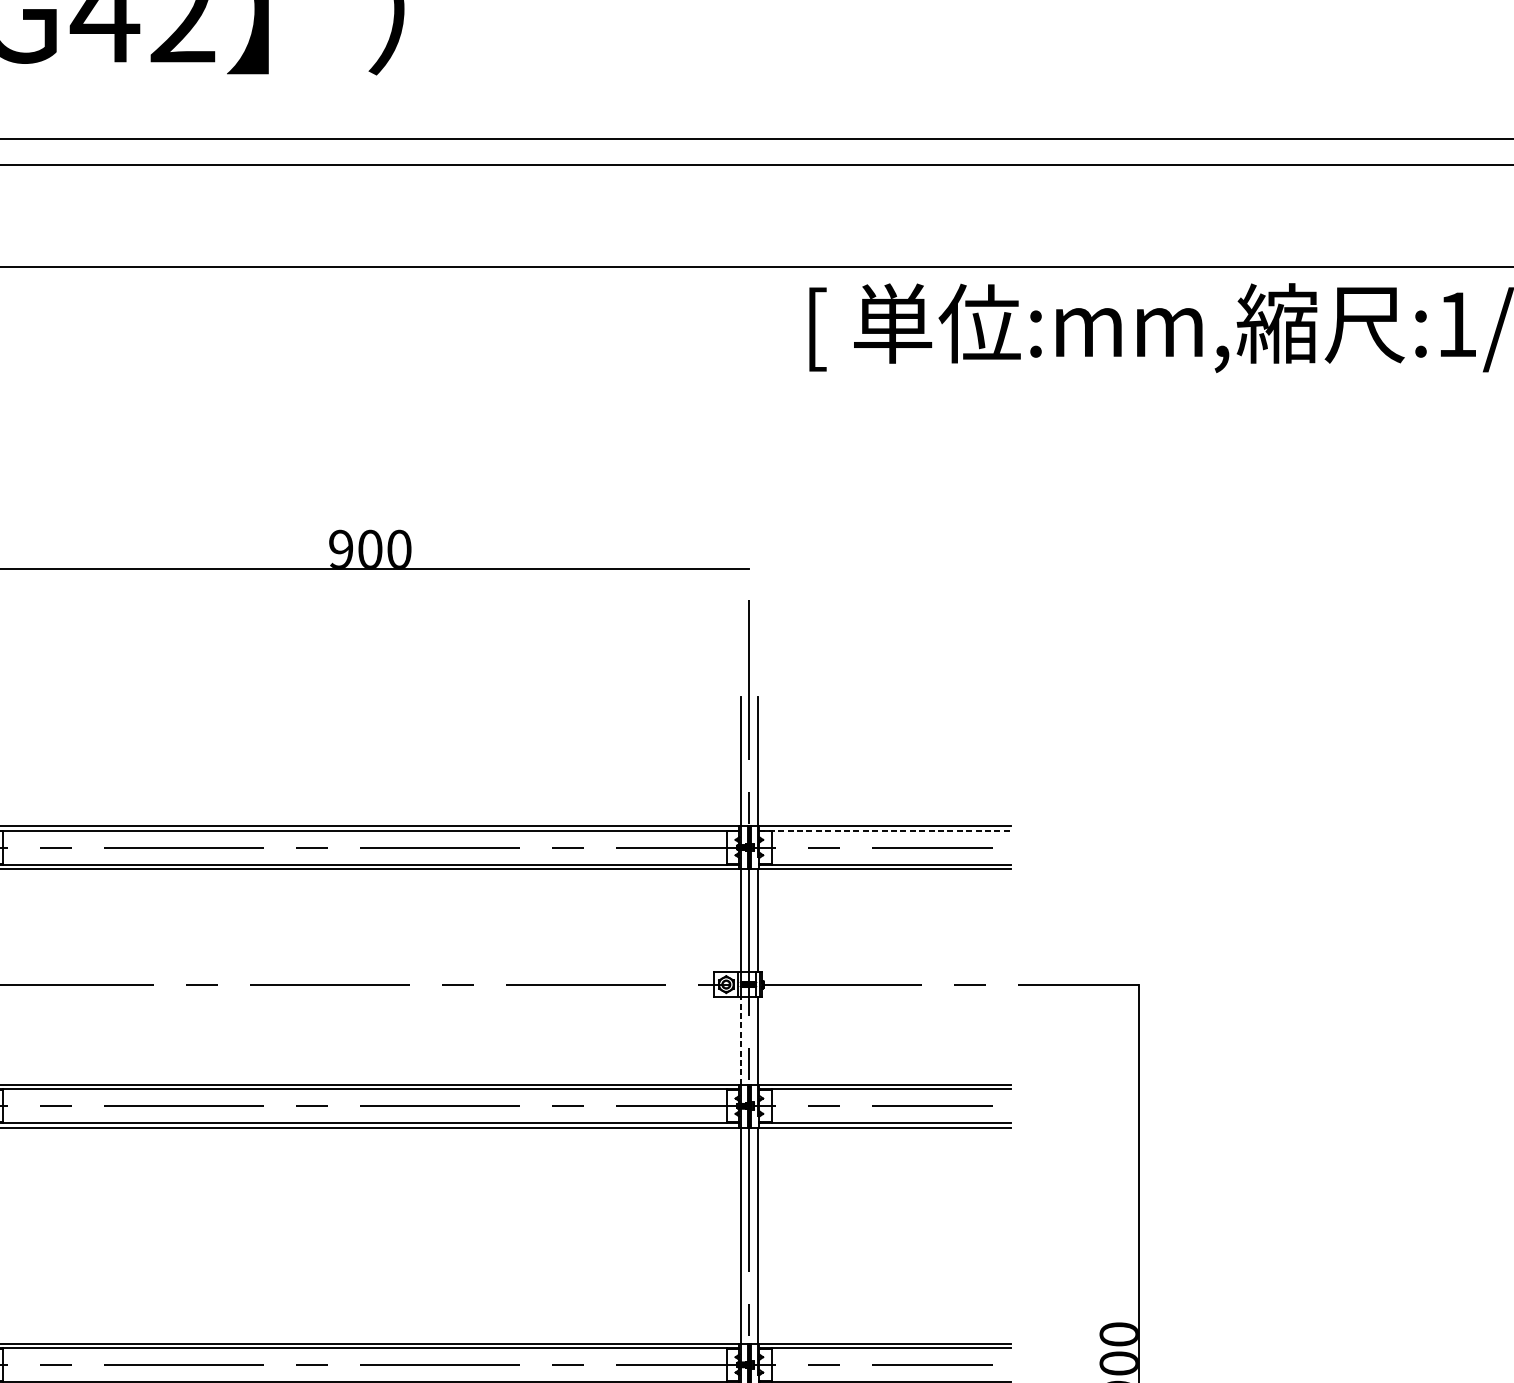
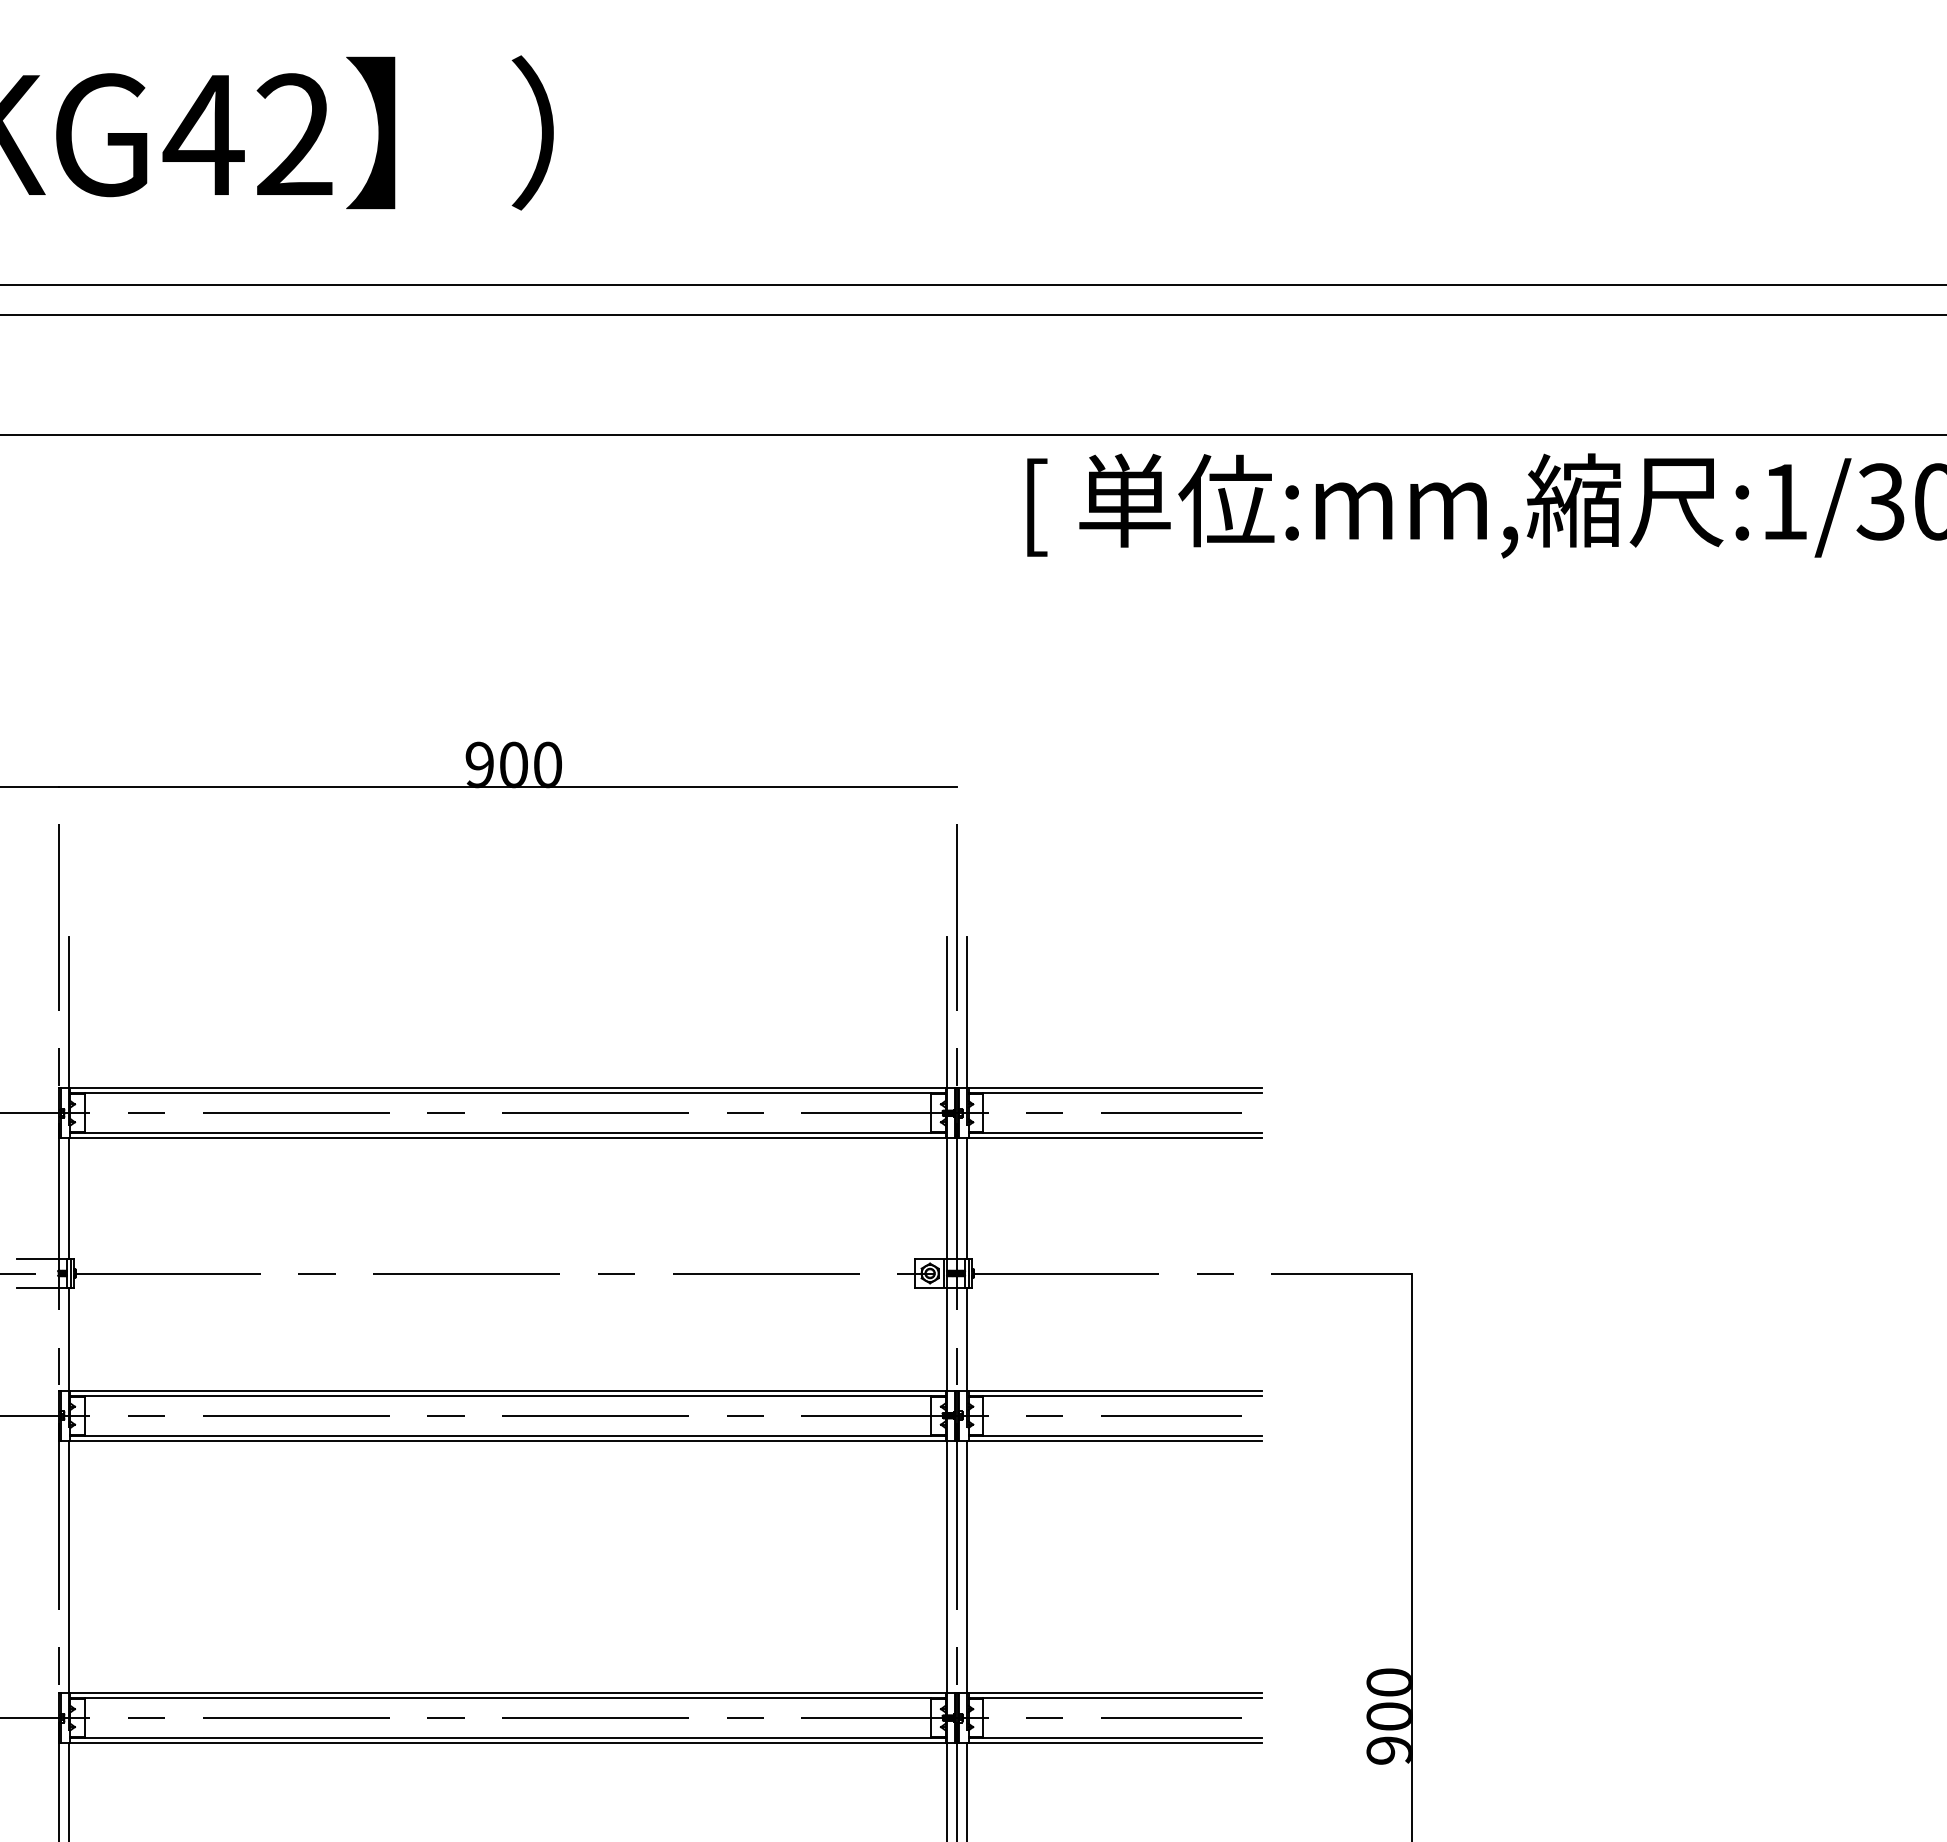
line: (884, 830) -> (1115, 1093), dashed -> solid
line: (741, 1041) -> (947, 1339), dashed -> solid

